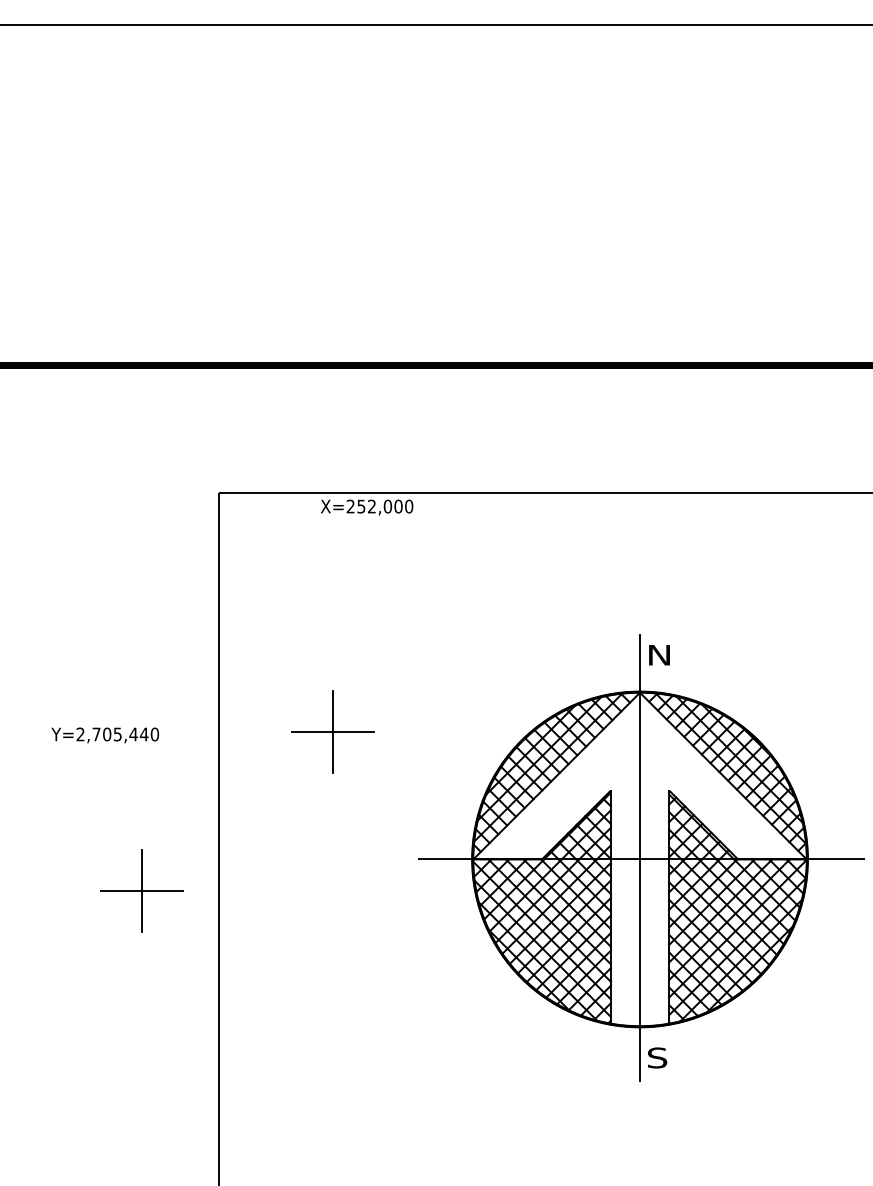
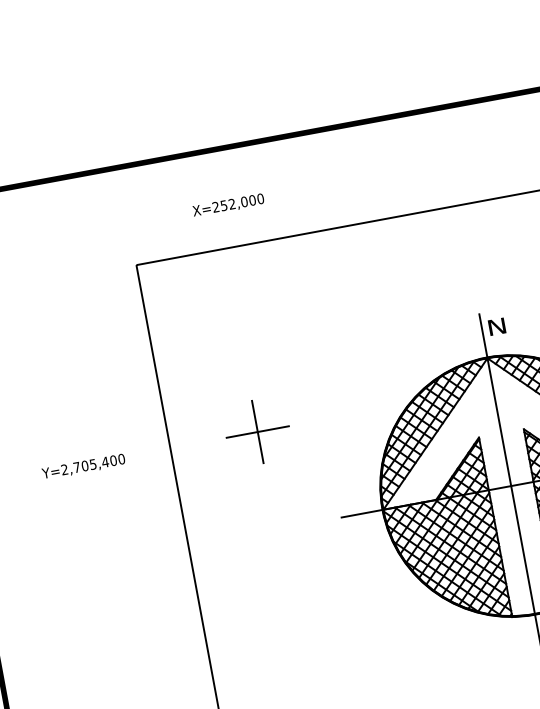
text: (367, 507) -> (228, 205), moved
text: (143, 734) -> (112, 460), Y=2,705,440 -> Y=2,705,400
part: (141, 890) -> (133, 580), removed

